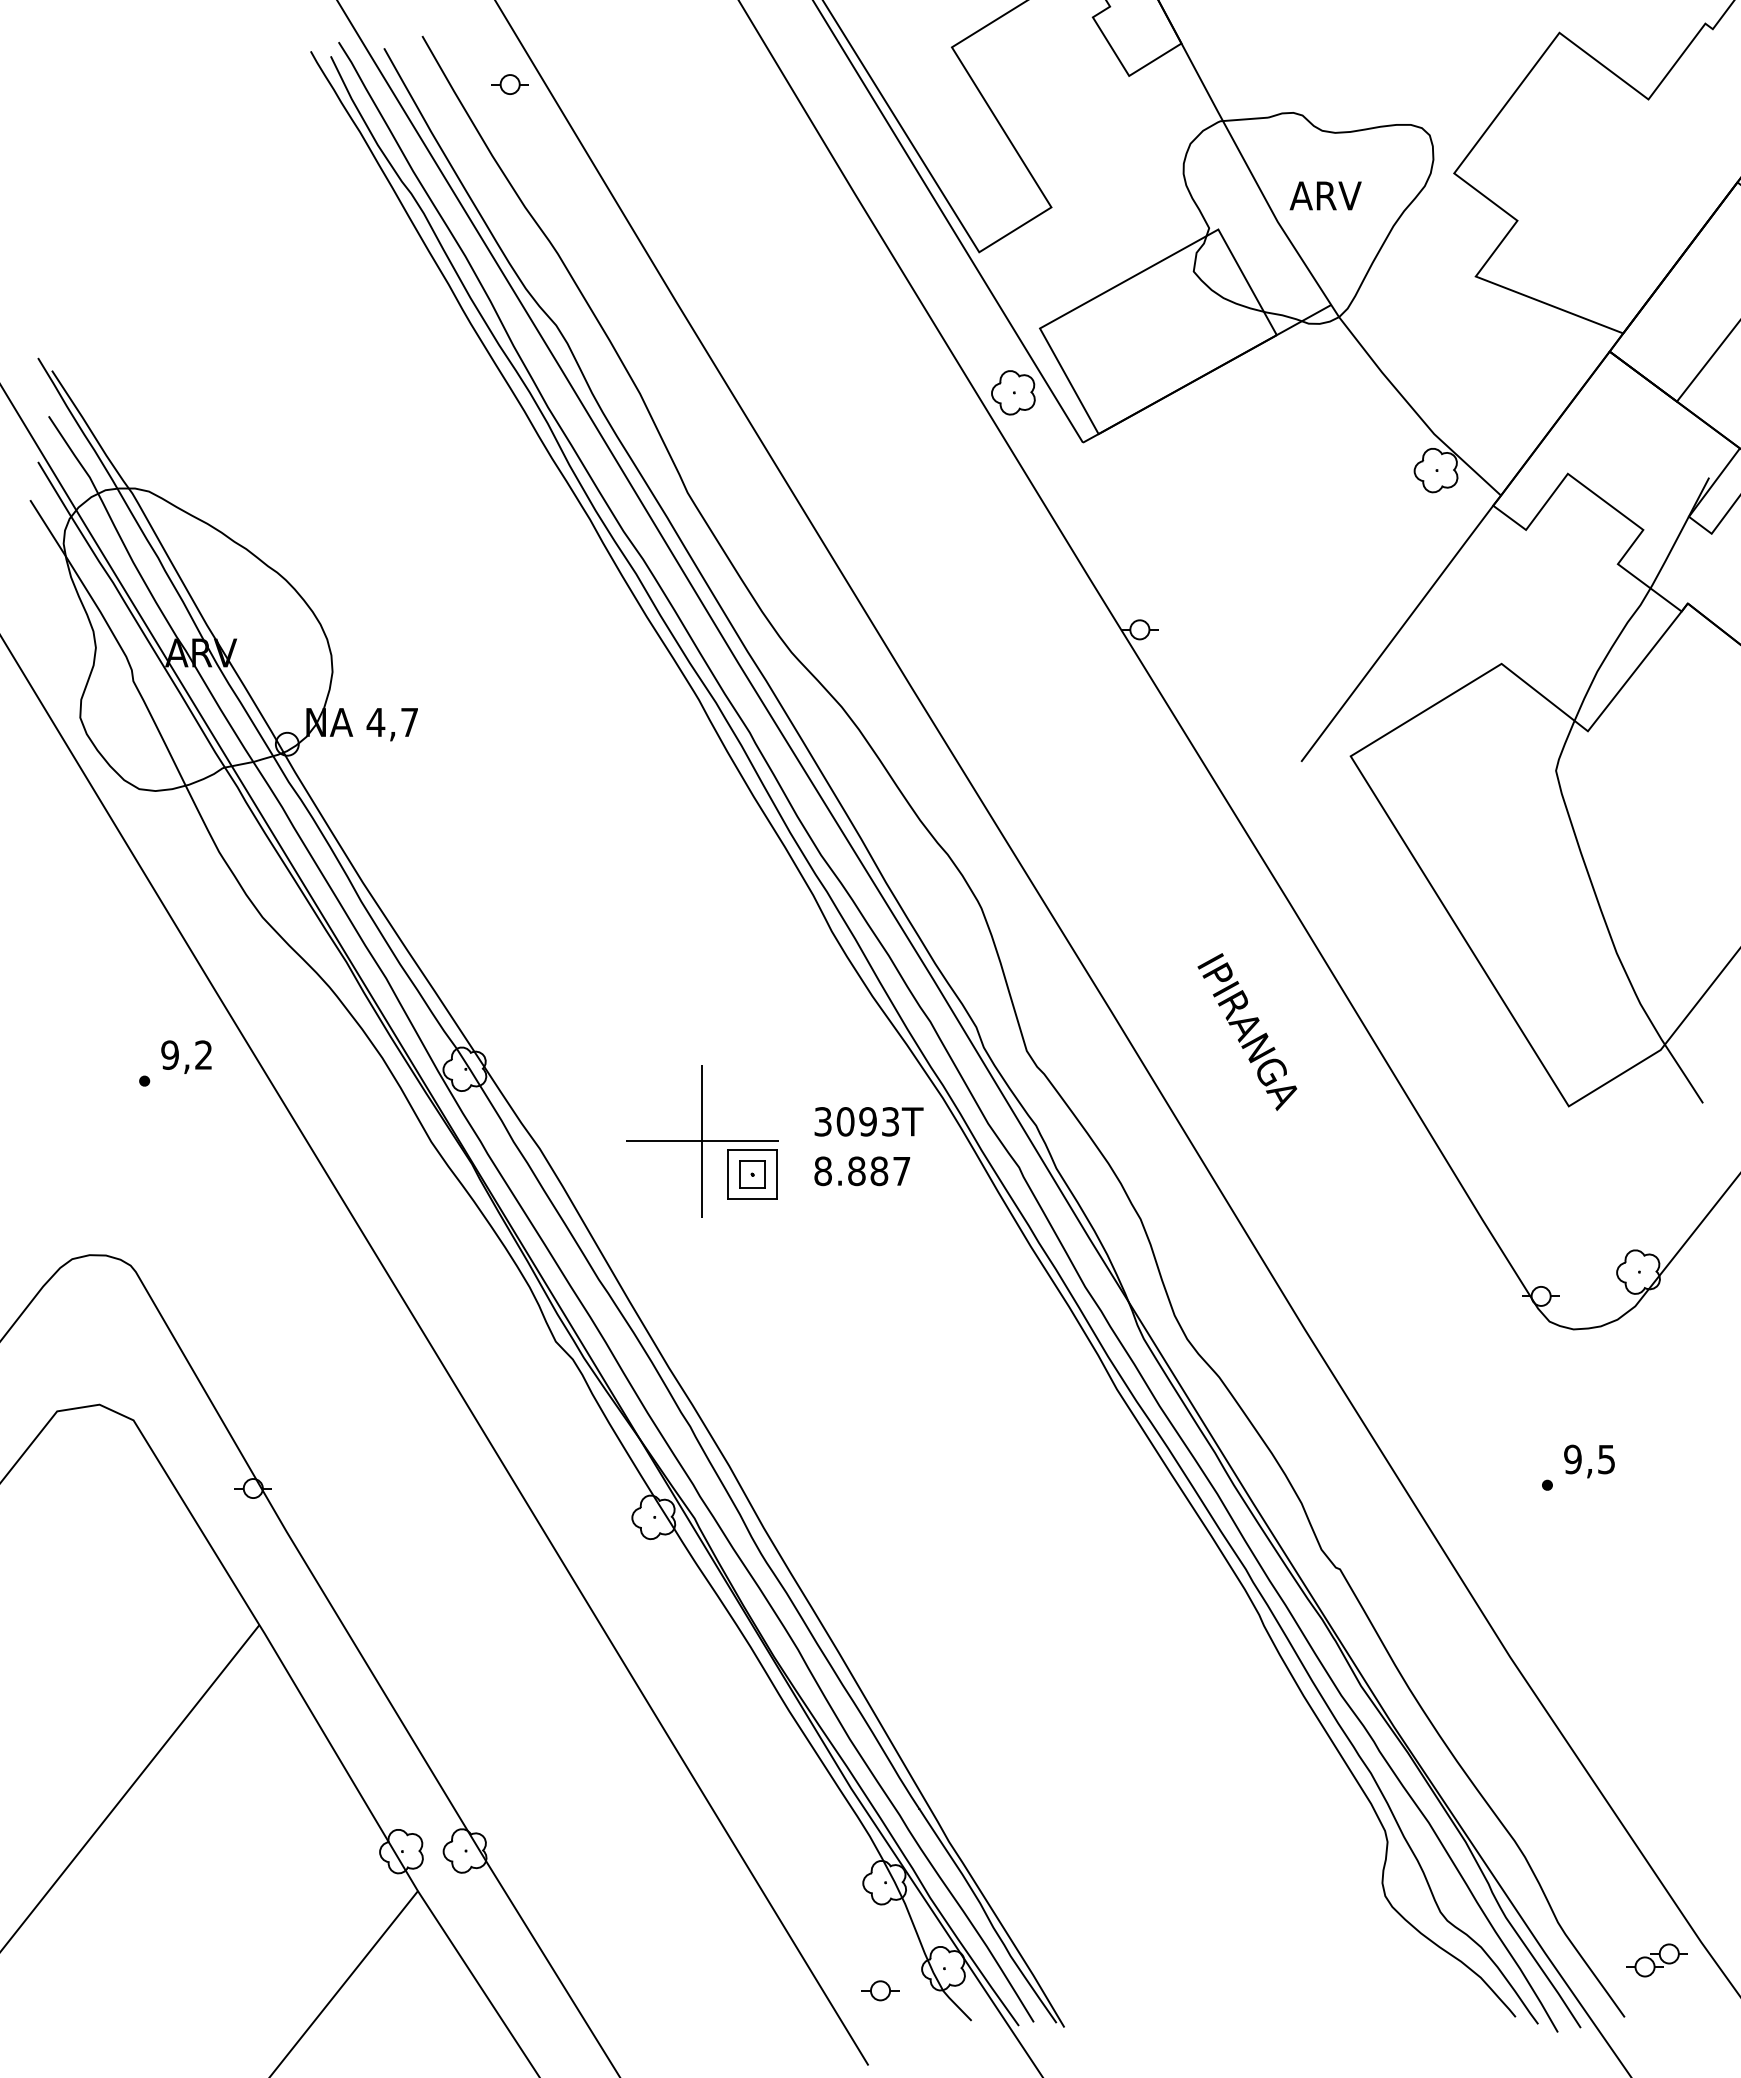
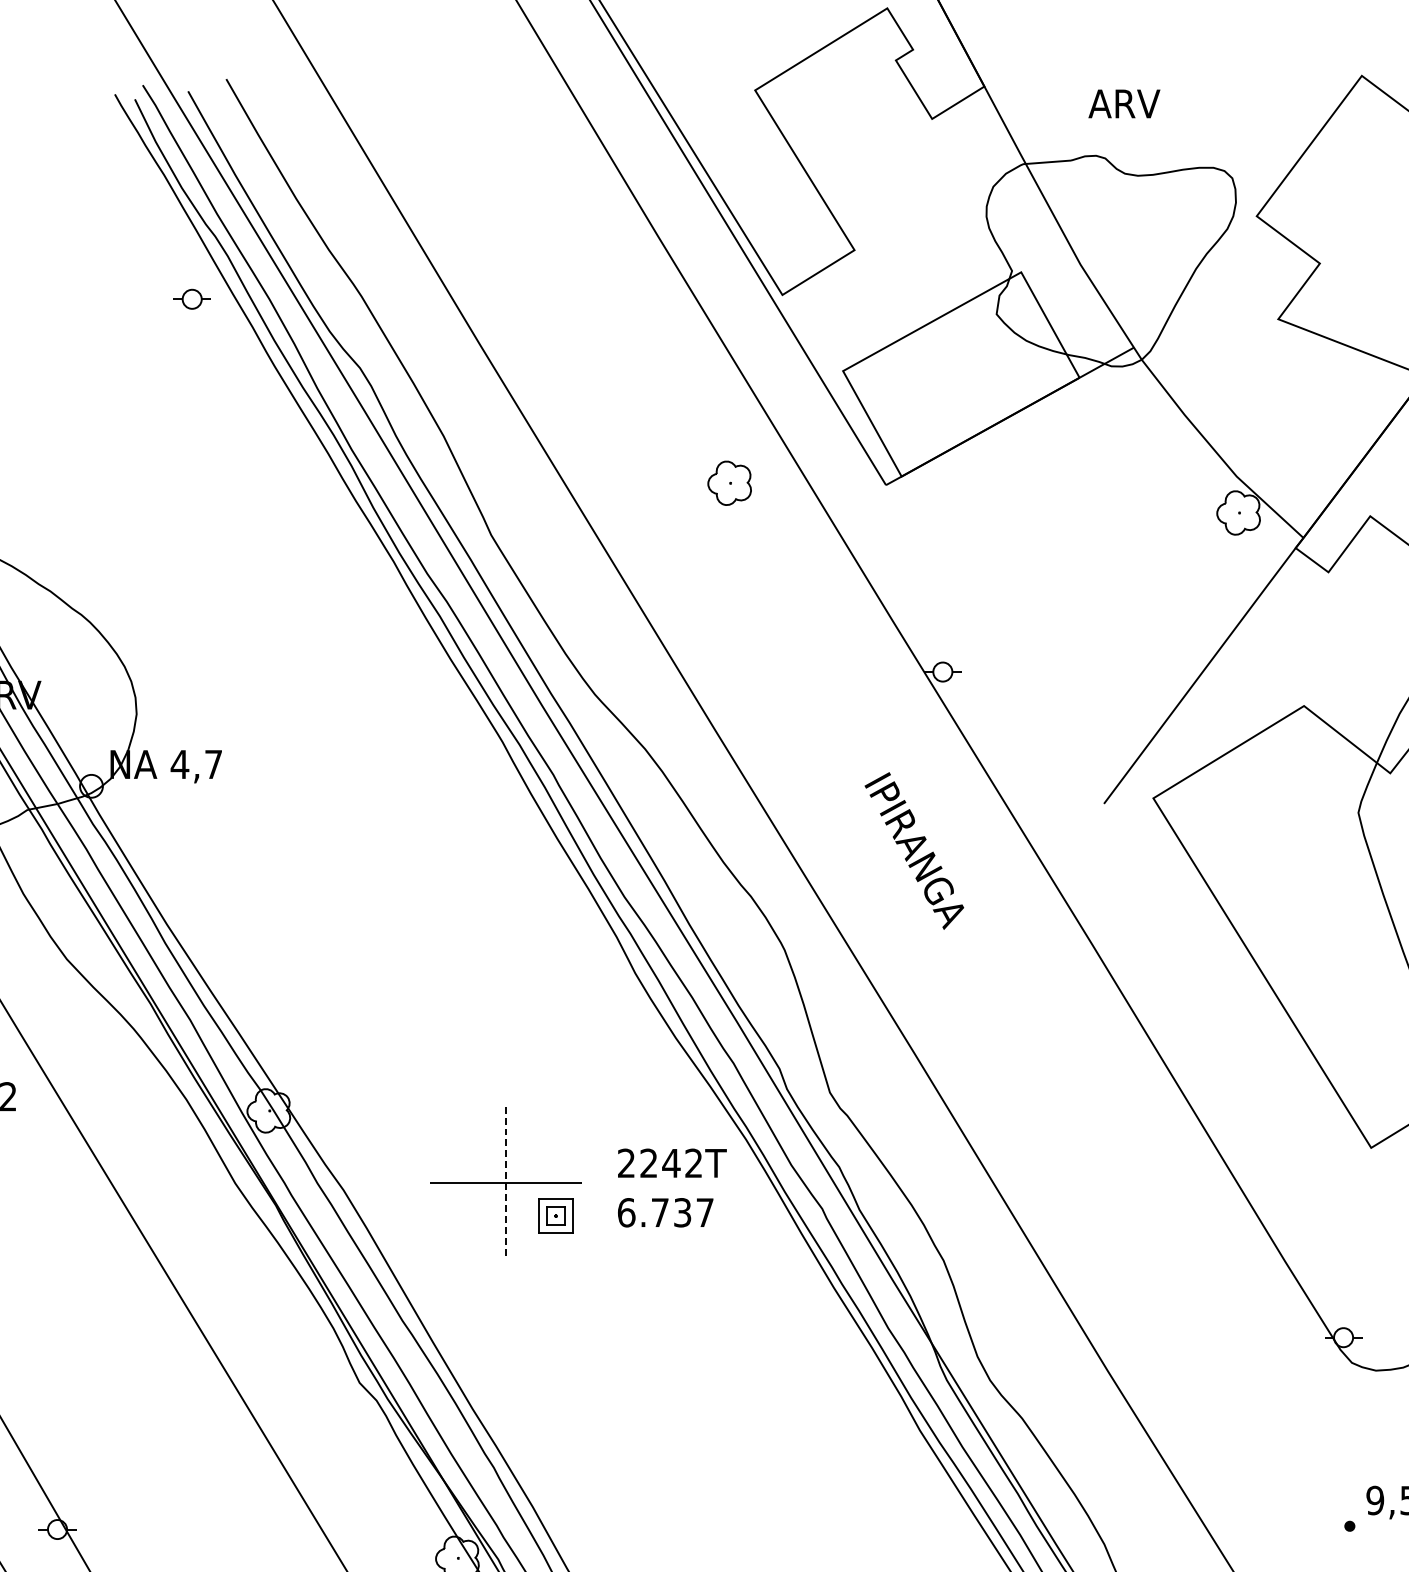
part: (509, 84) -> (191, 299), moved
text: (1325, 195) -> (1124, 103), moved
part: (1013, 392) -> (729, 482), moved
text: (1247, 1031) -> (914, 850), moved
text: (856, 1121) -> (659, 1163), 3093T -> 2242T
line: (702, 1141) -> (506, 1182), solid -> dashed
text: (851, 1171) -> (654, 1212), 8.887 -> 6.737
part: (752, 1174) -> (556, 1215), size x0.7

